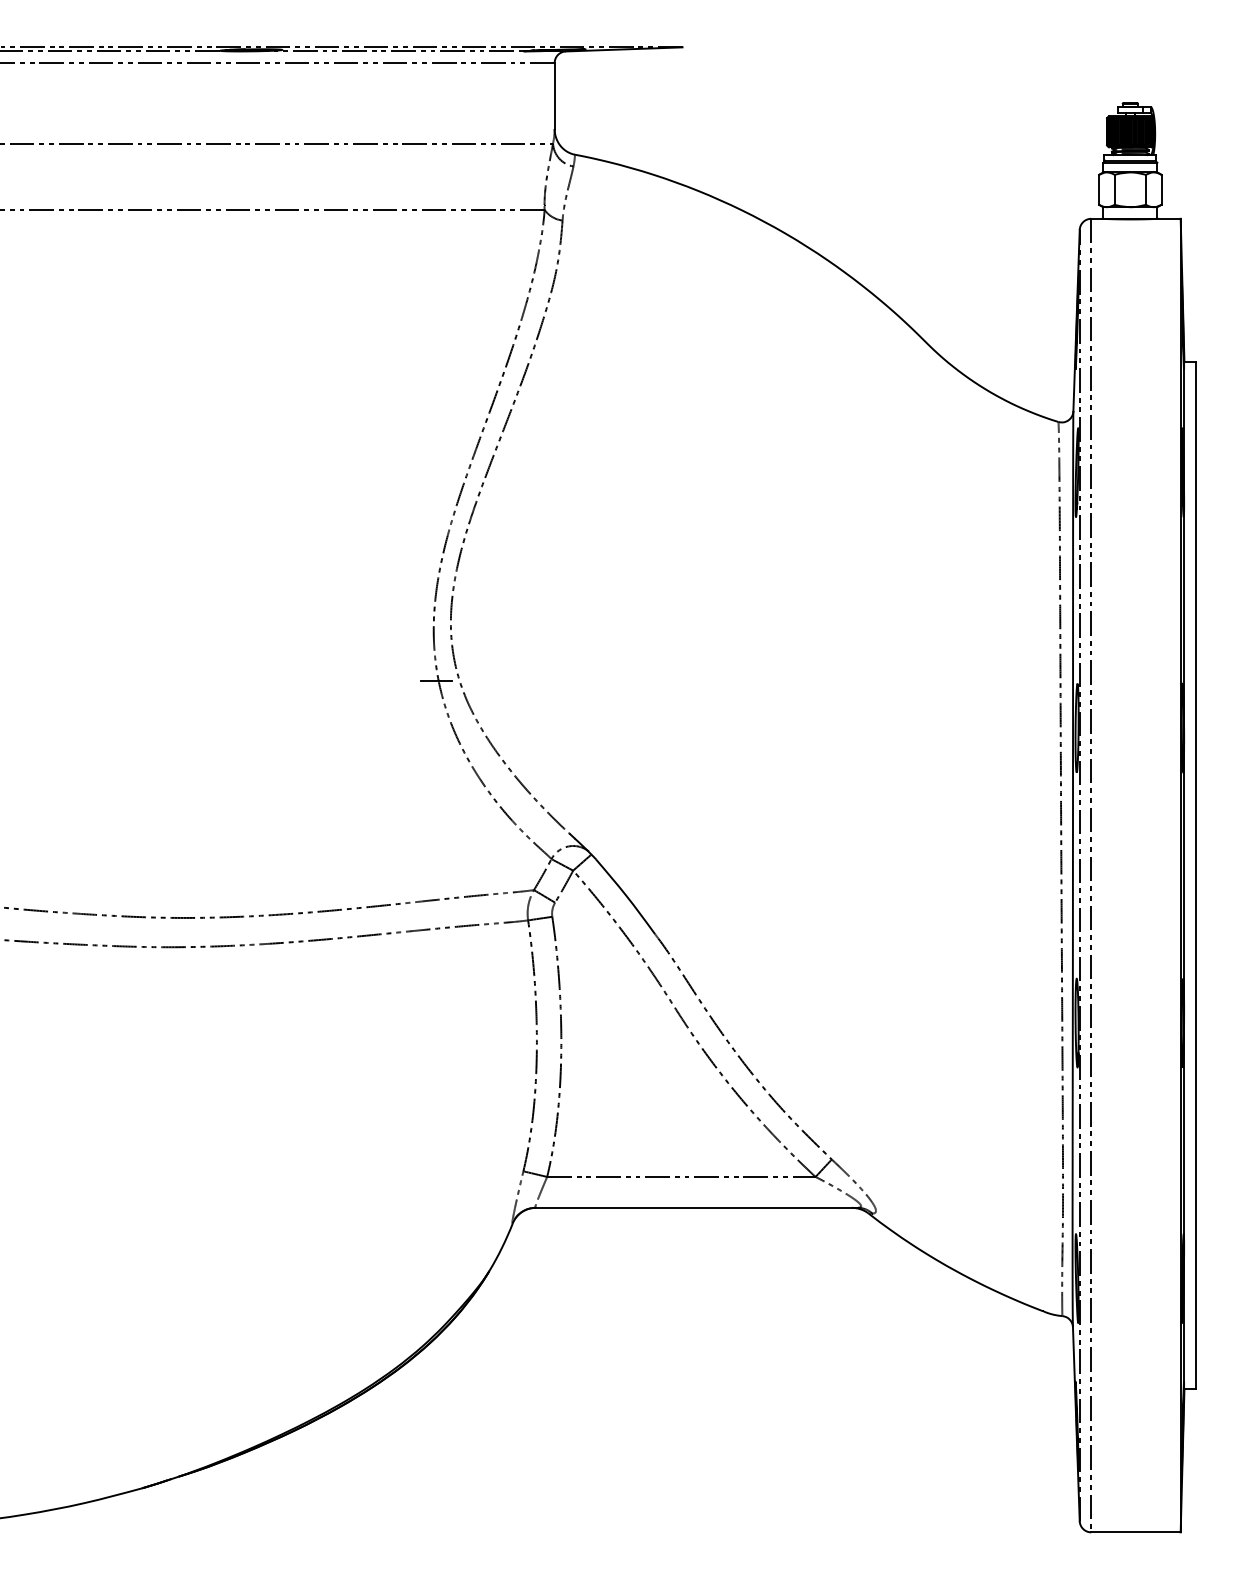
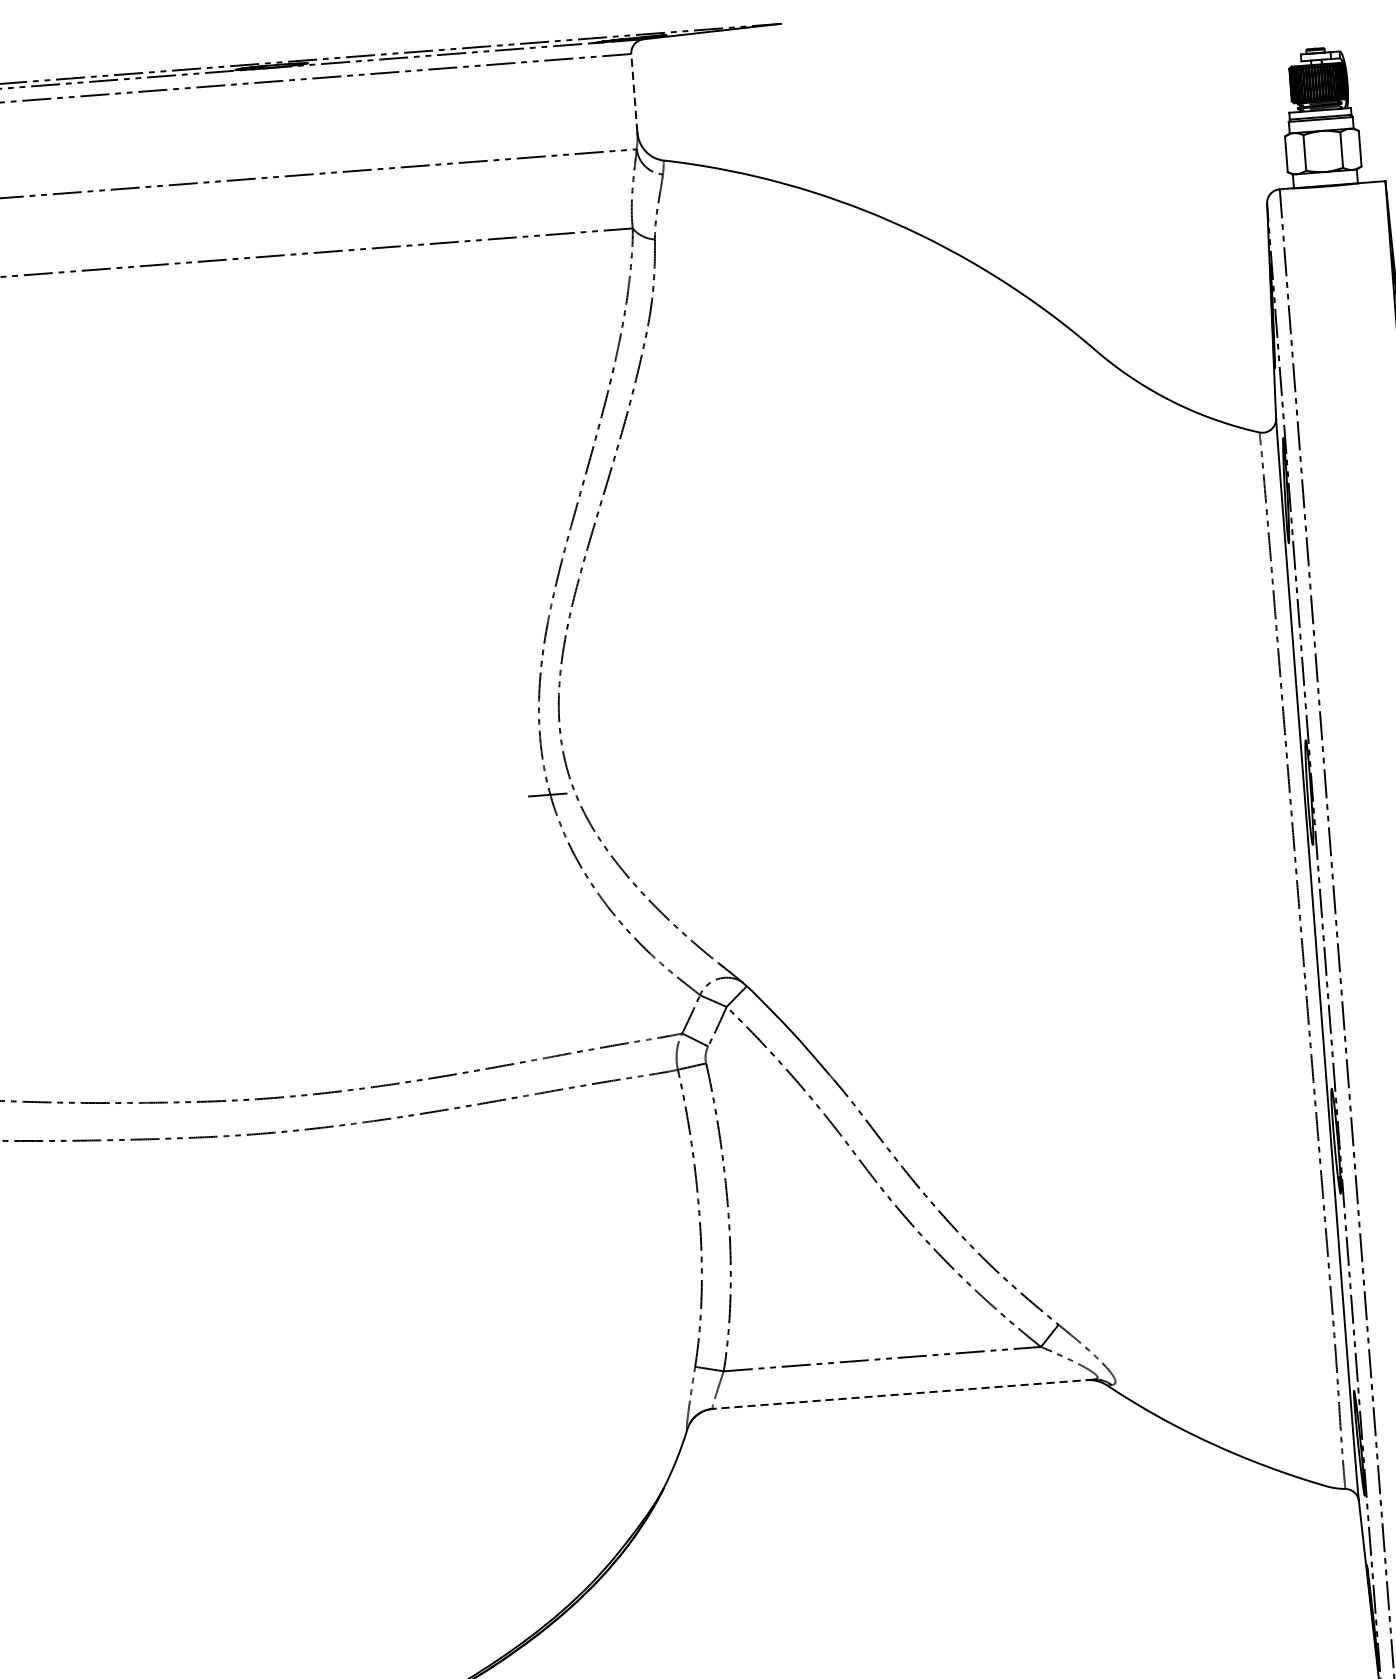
line: (554, 96) -> (634, 93), solid -> dashed
line: (696, 1207) -> (903, 1393), solid -> dashed

